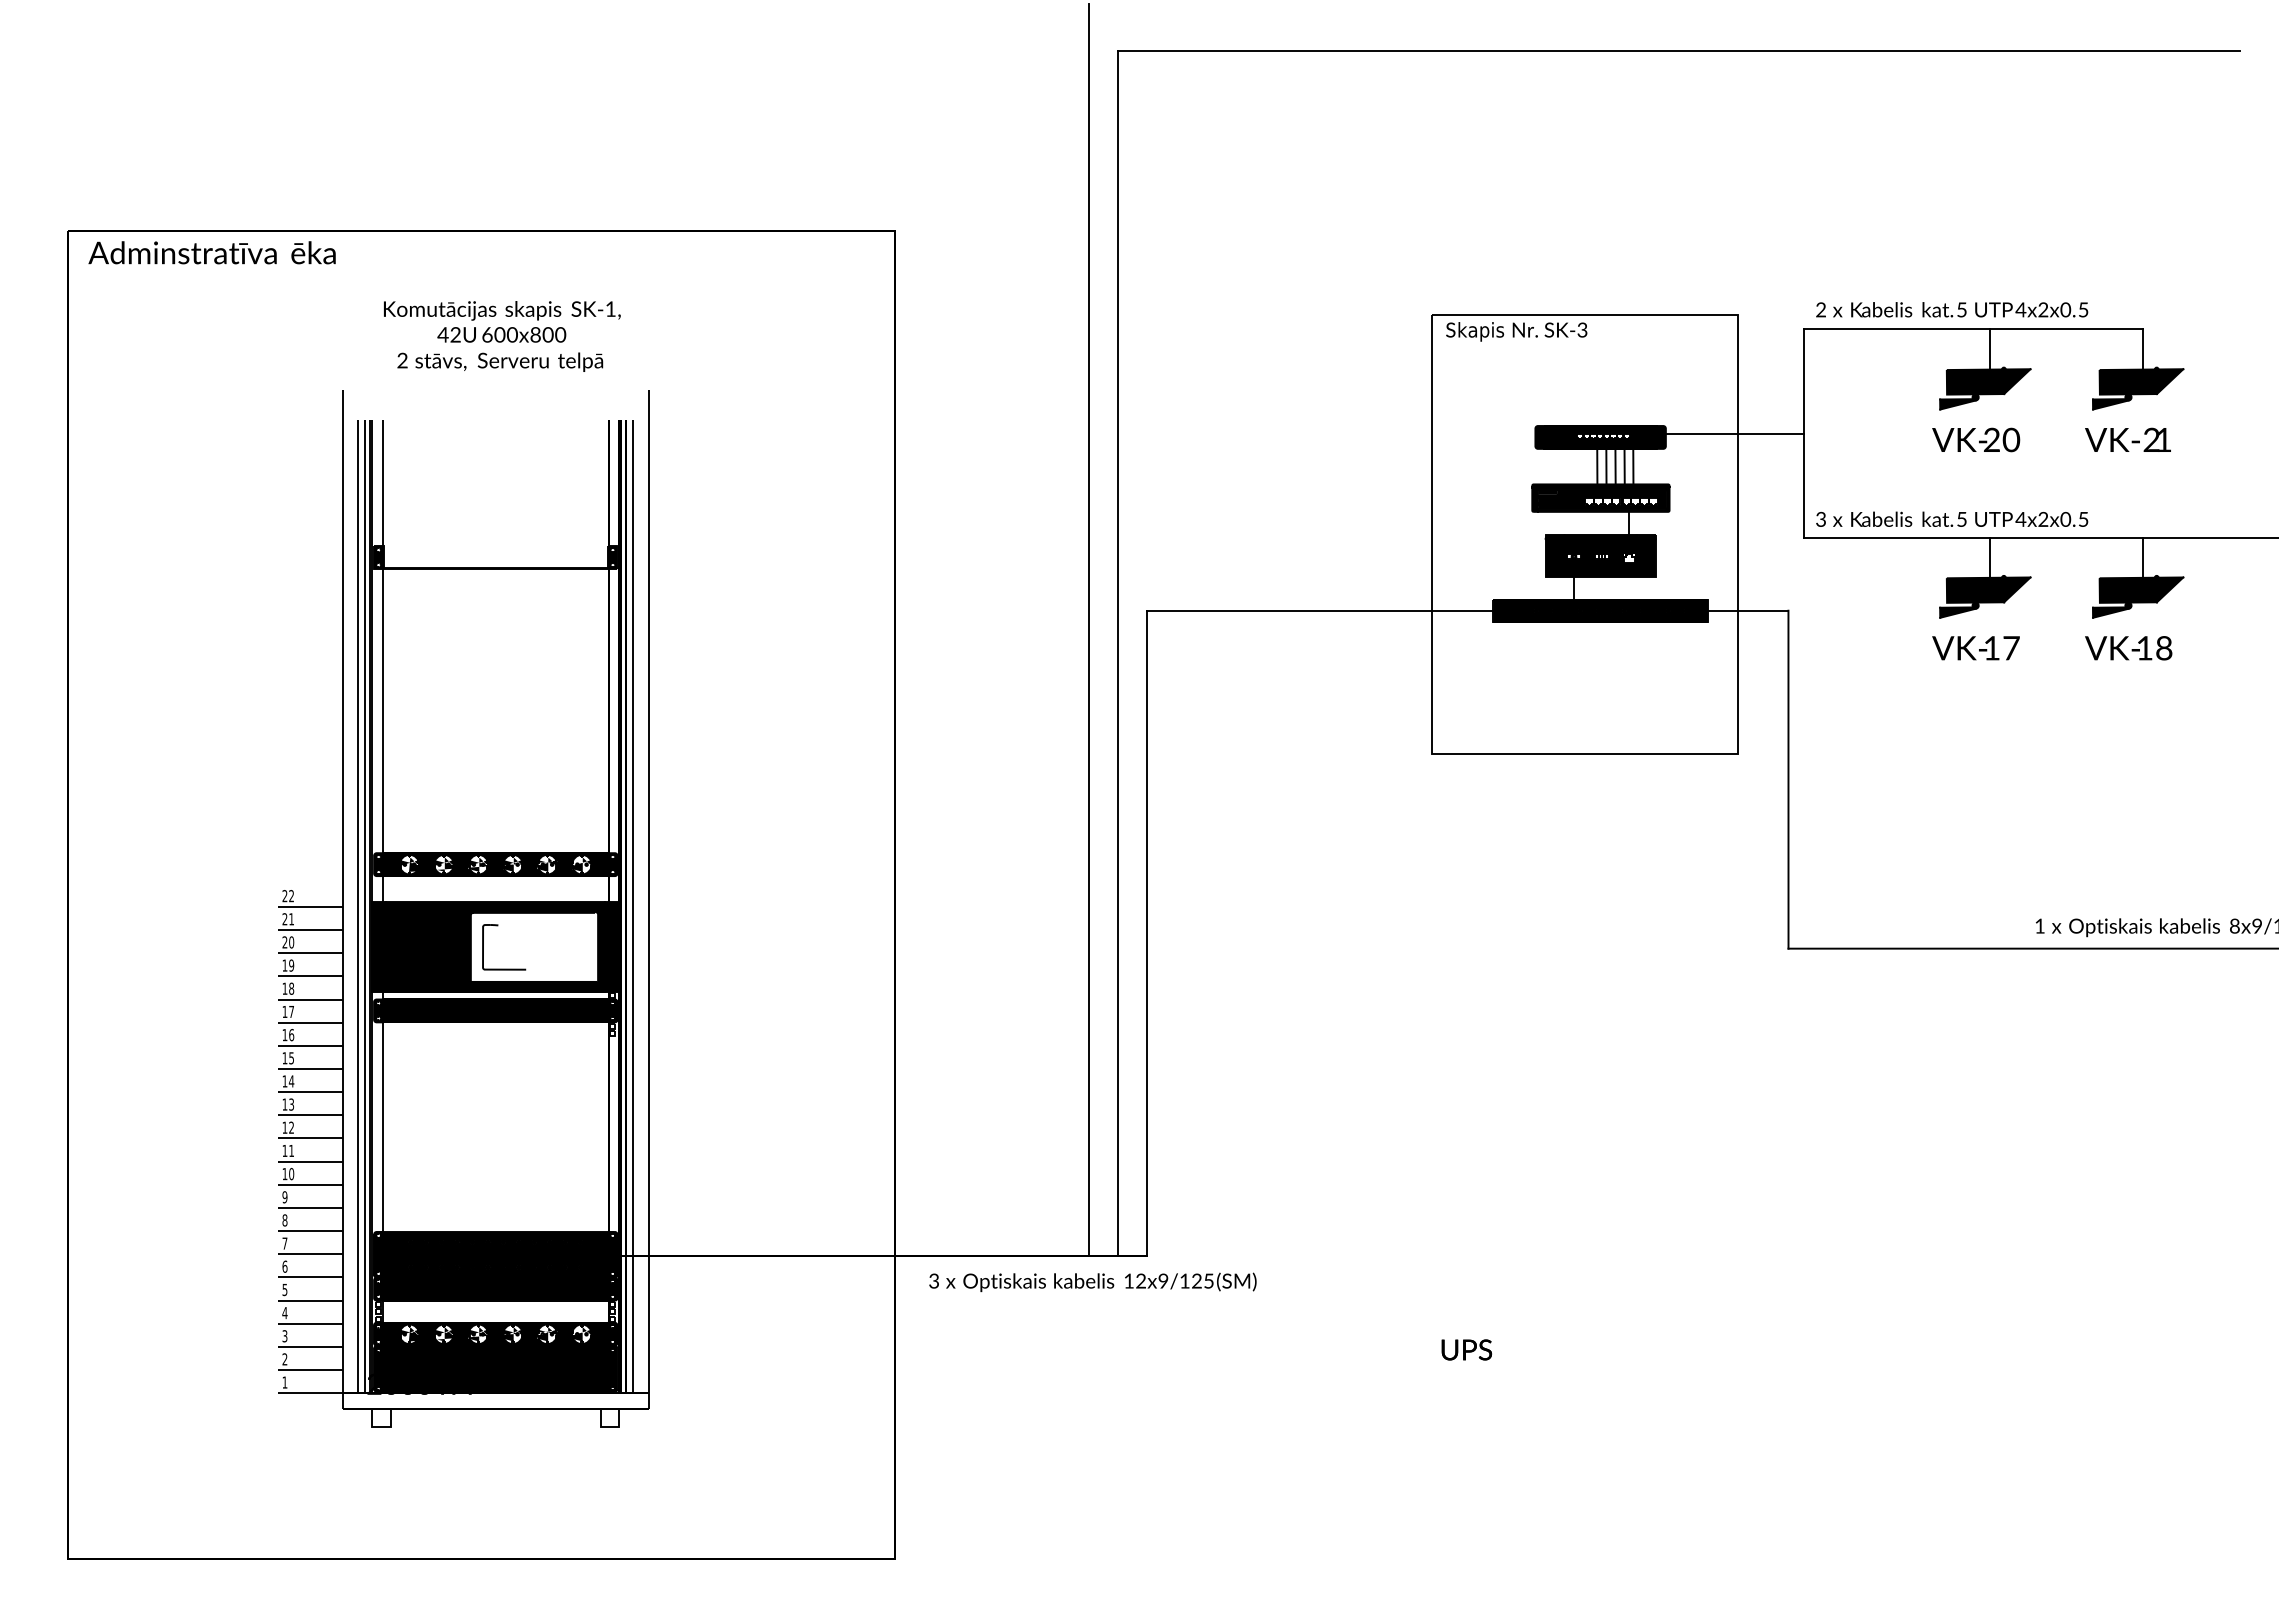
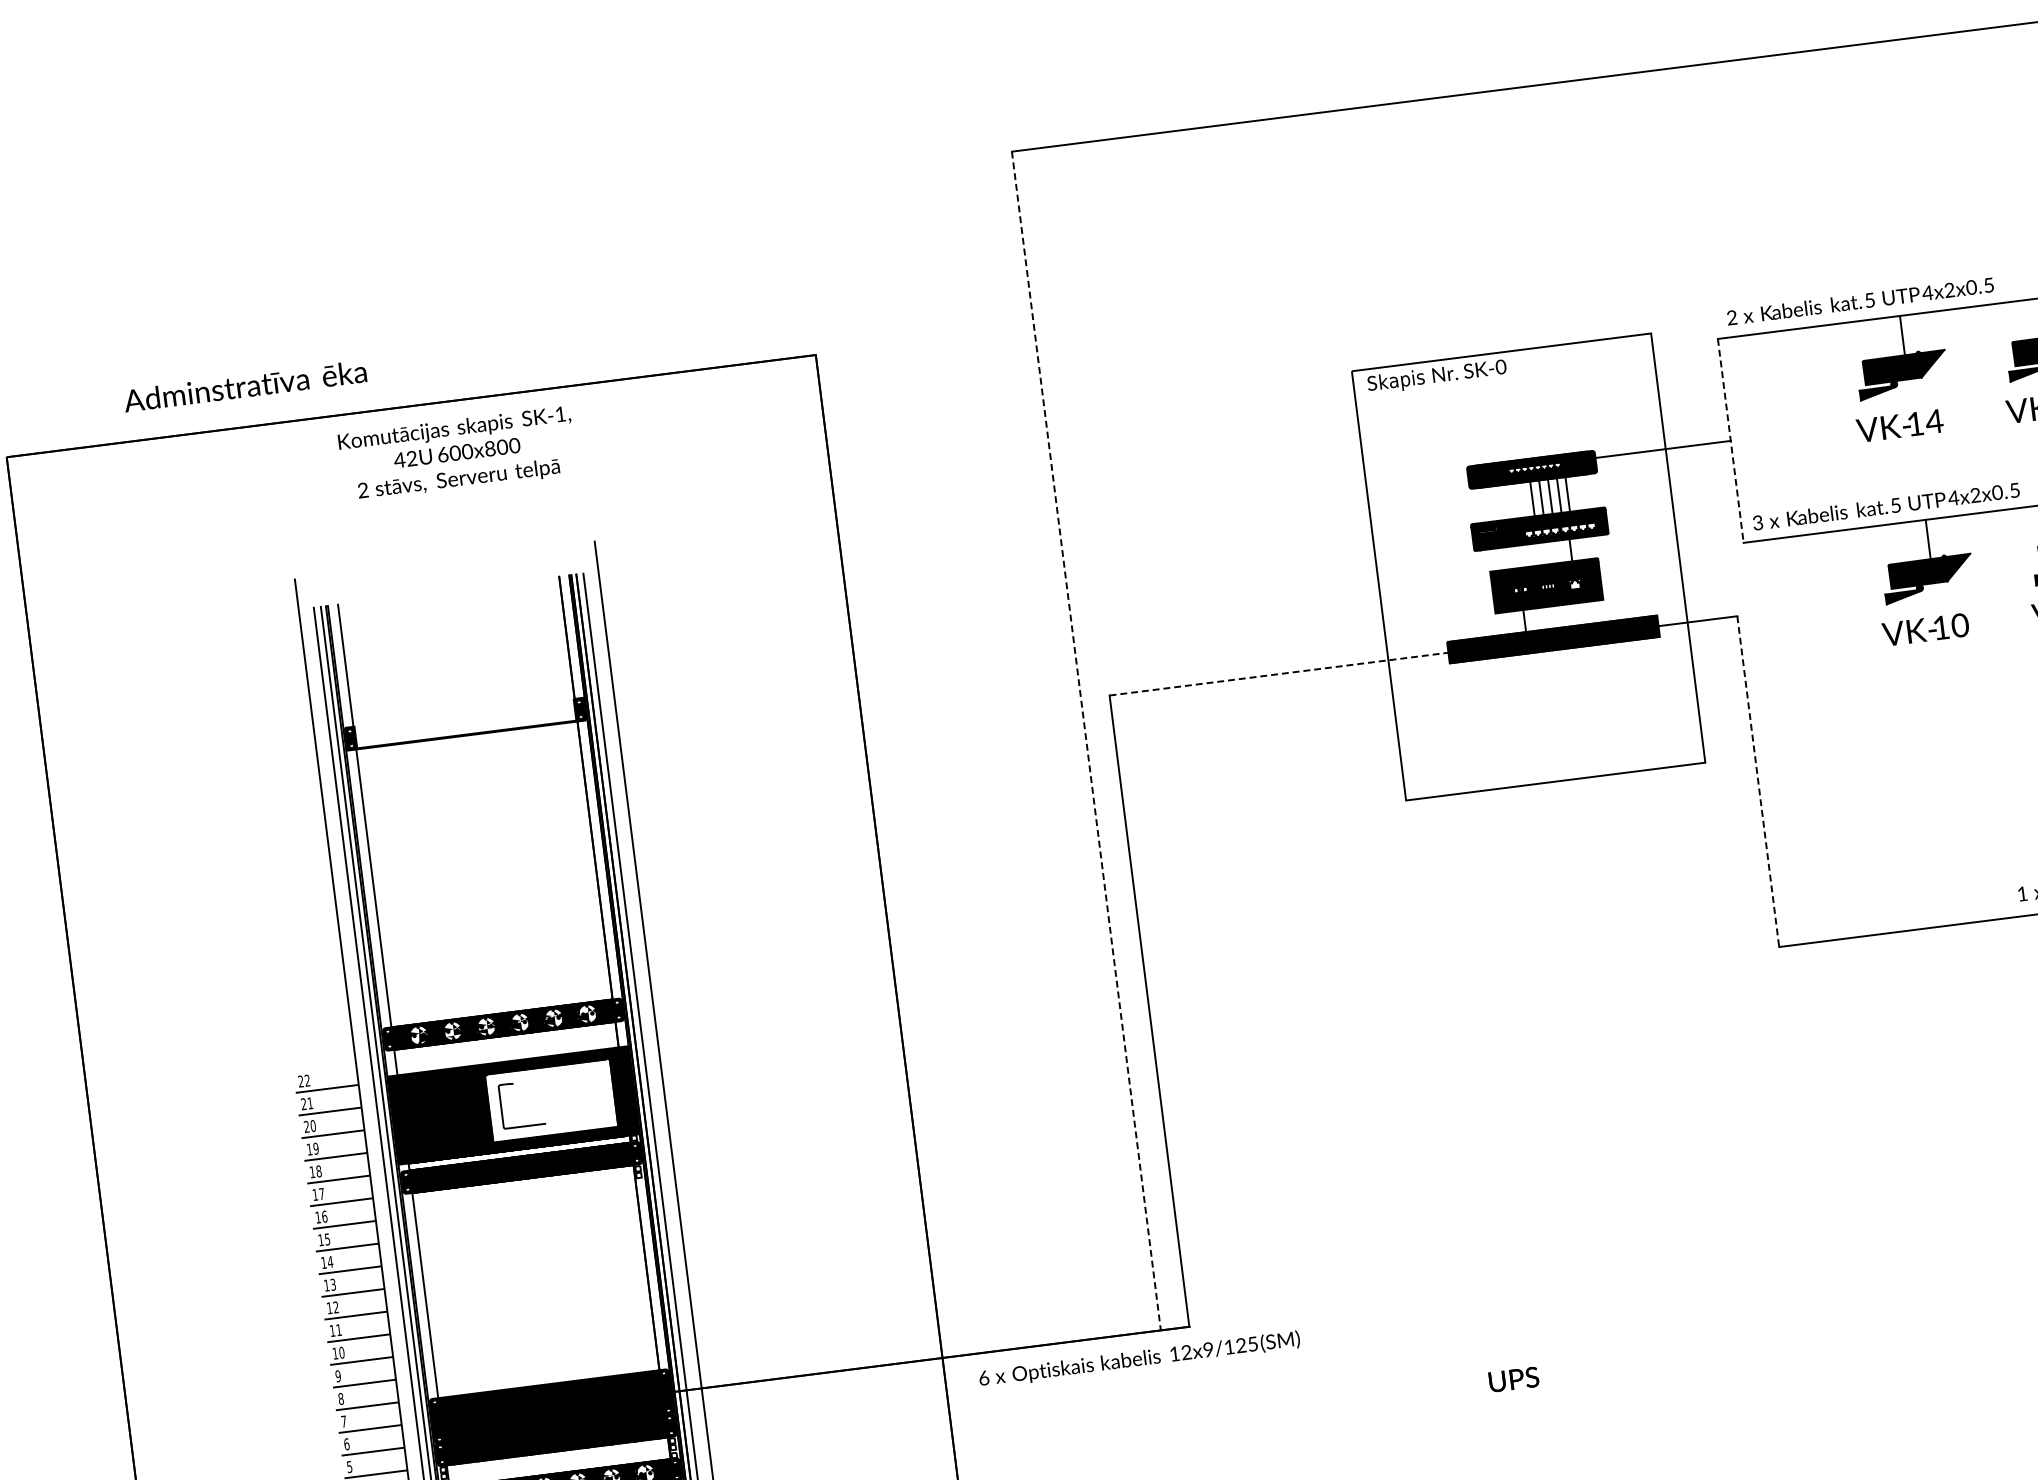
text: (211, 252) -> (244, 385), moved
text: (1582, 329) -> (1500, 366), SK-3 -> SK-0
text: (502, 336) -> (458, 454), moved
line: (1804, 434) -> (1731, 441), solid -> dashed
text: (2001, 439) -> (1924, 422), 20 -> 14
line: (1320, 610) -> (1279, 673), solid -> dashed
line: (1088, 629) -> (1054, 721), removed
text: (2011, 648) -> (1960, 625), 17 -> 10
line: (1118, 654) -> (1087, 741), solid -> dashed
line: (1788, 779) -> (1758, 781), solid -> dashed
text: (934, 1280) -> (984, 1377), 3 -> 6

